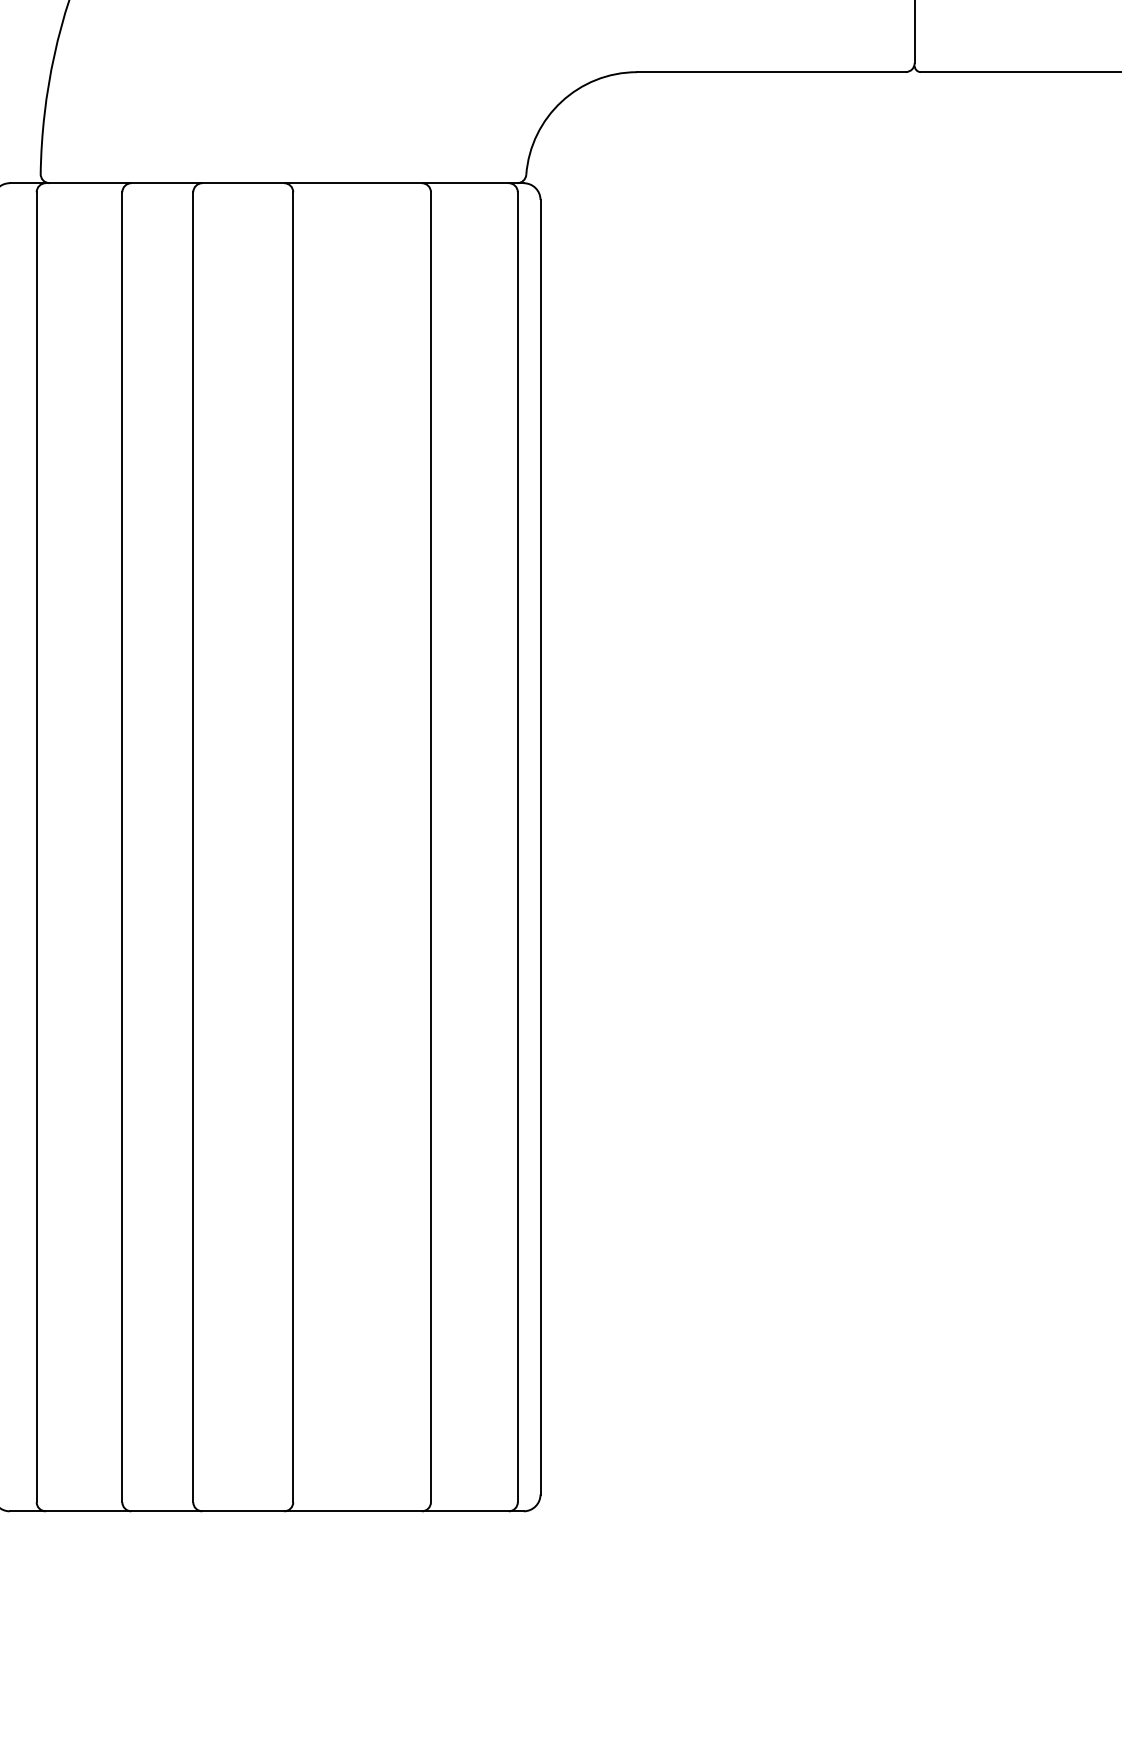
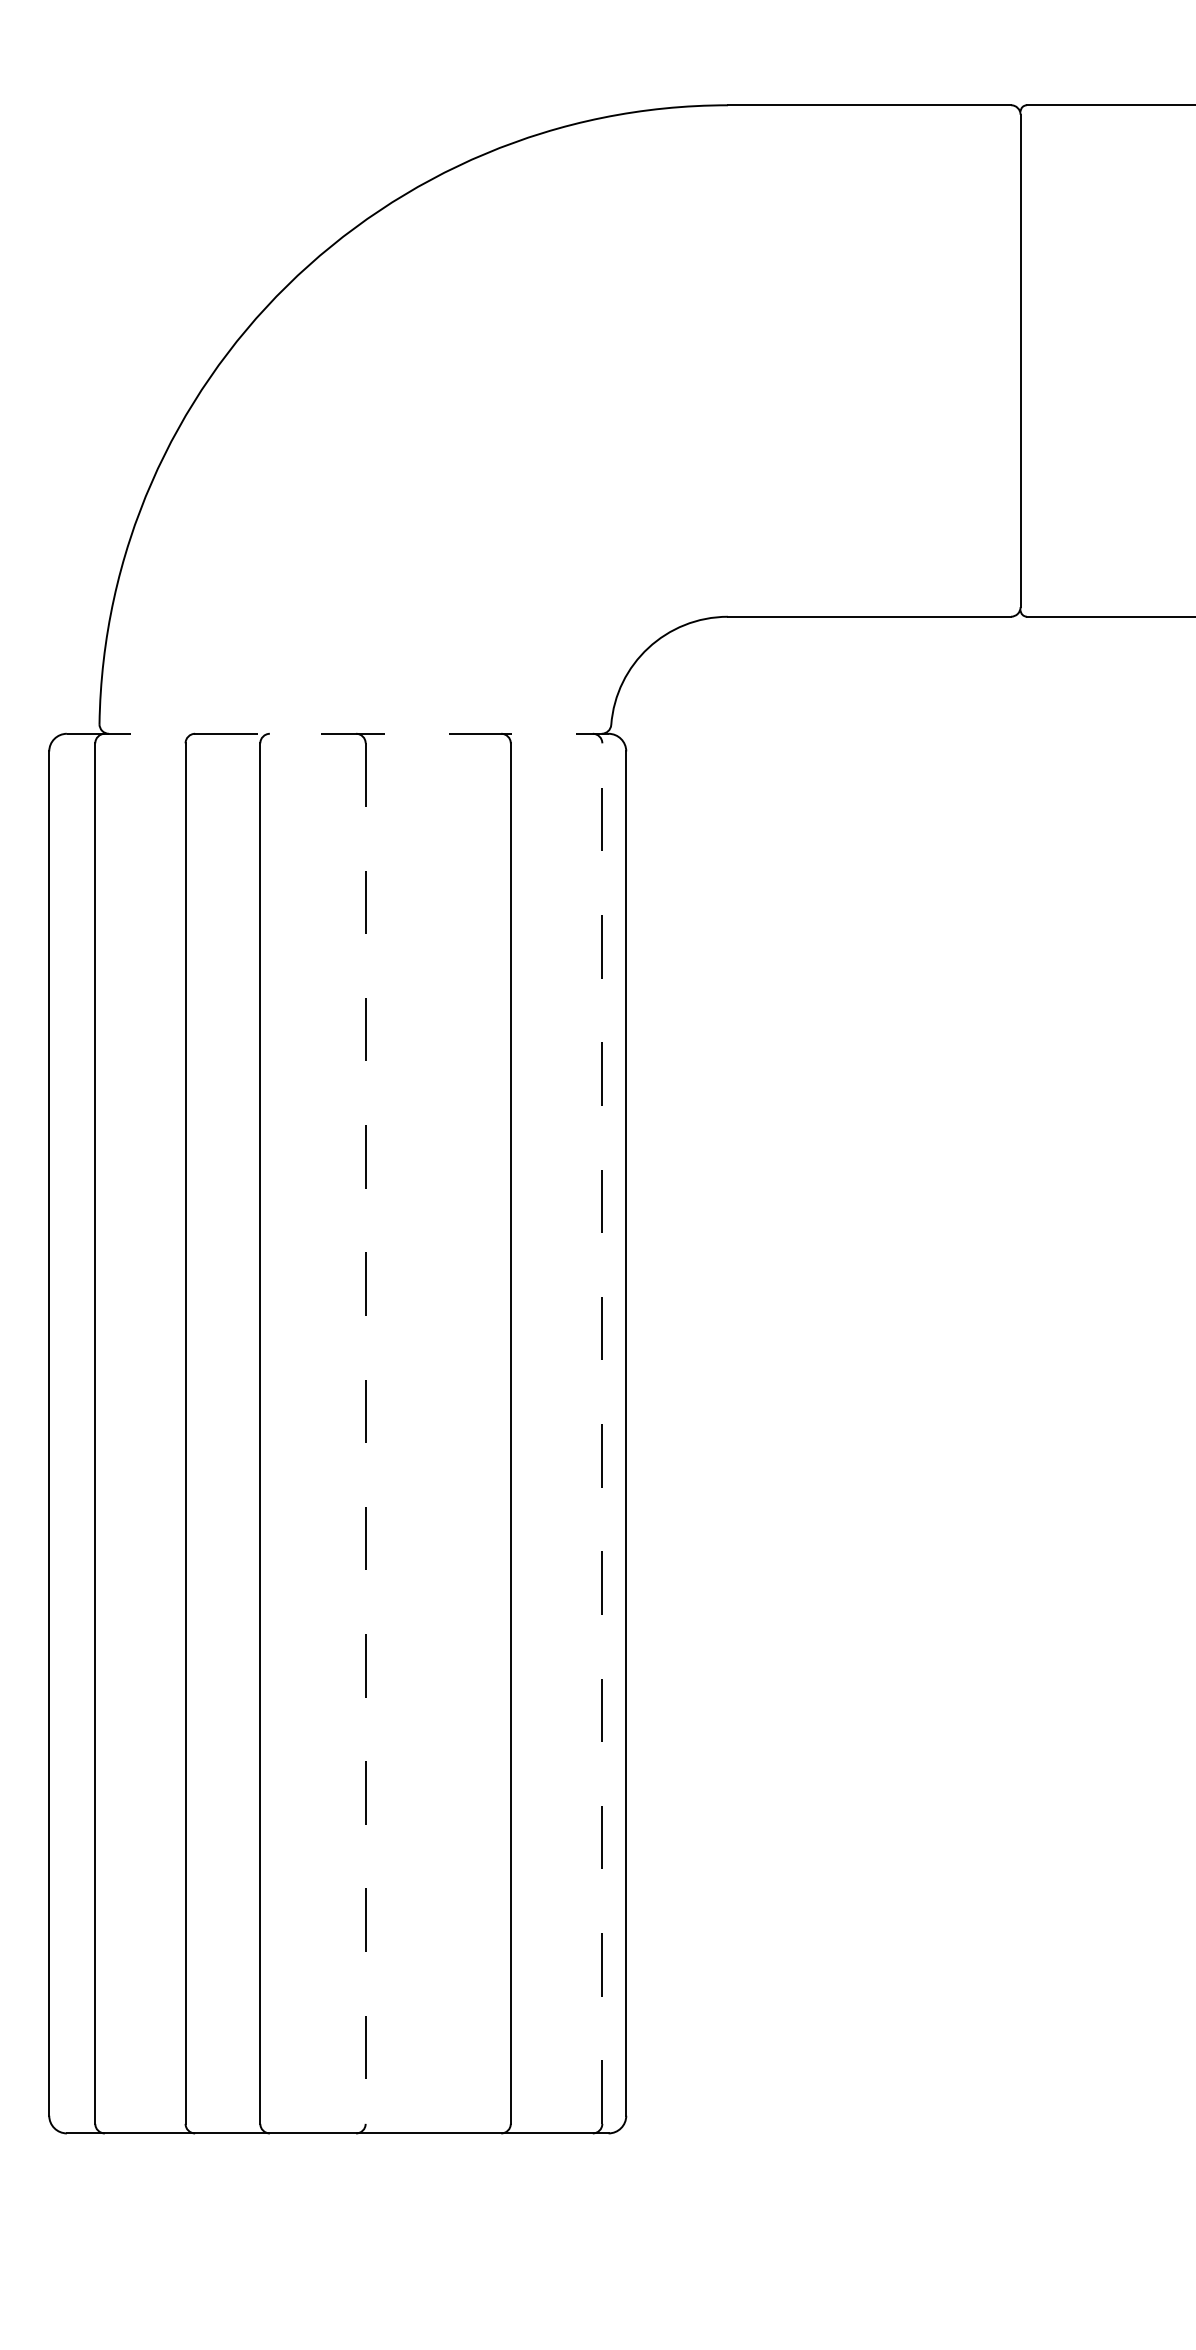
line: (266, 182) -> (337, 733), solid -> dashed
line: (517, 847) -> (602, 1433), solid -> dashed
line: (293, 848) -> (365, 1434), solid -> dashed

